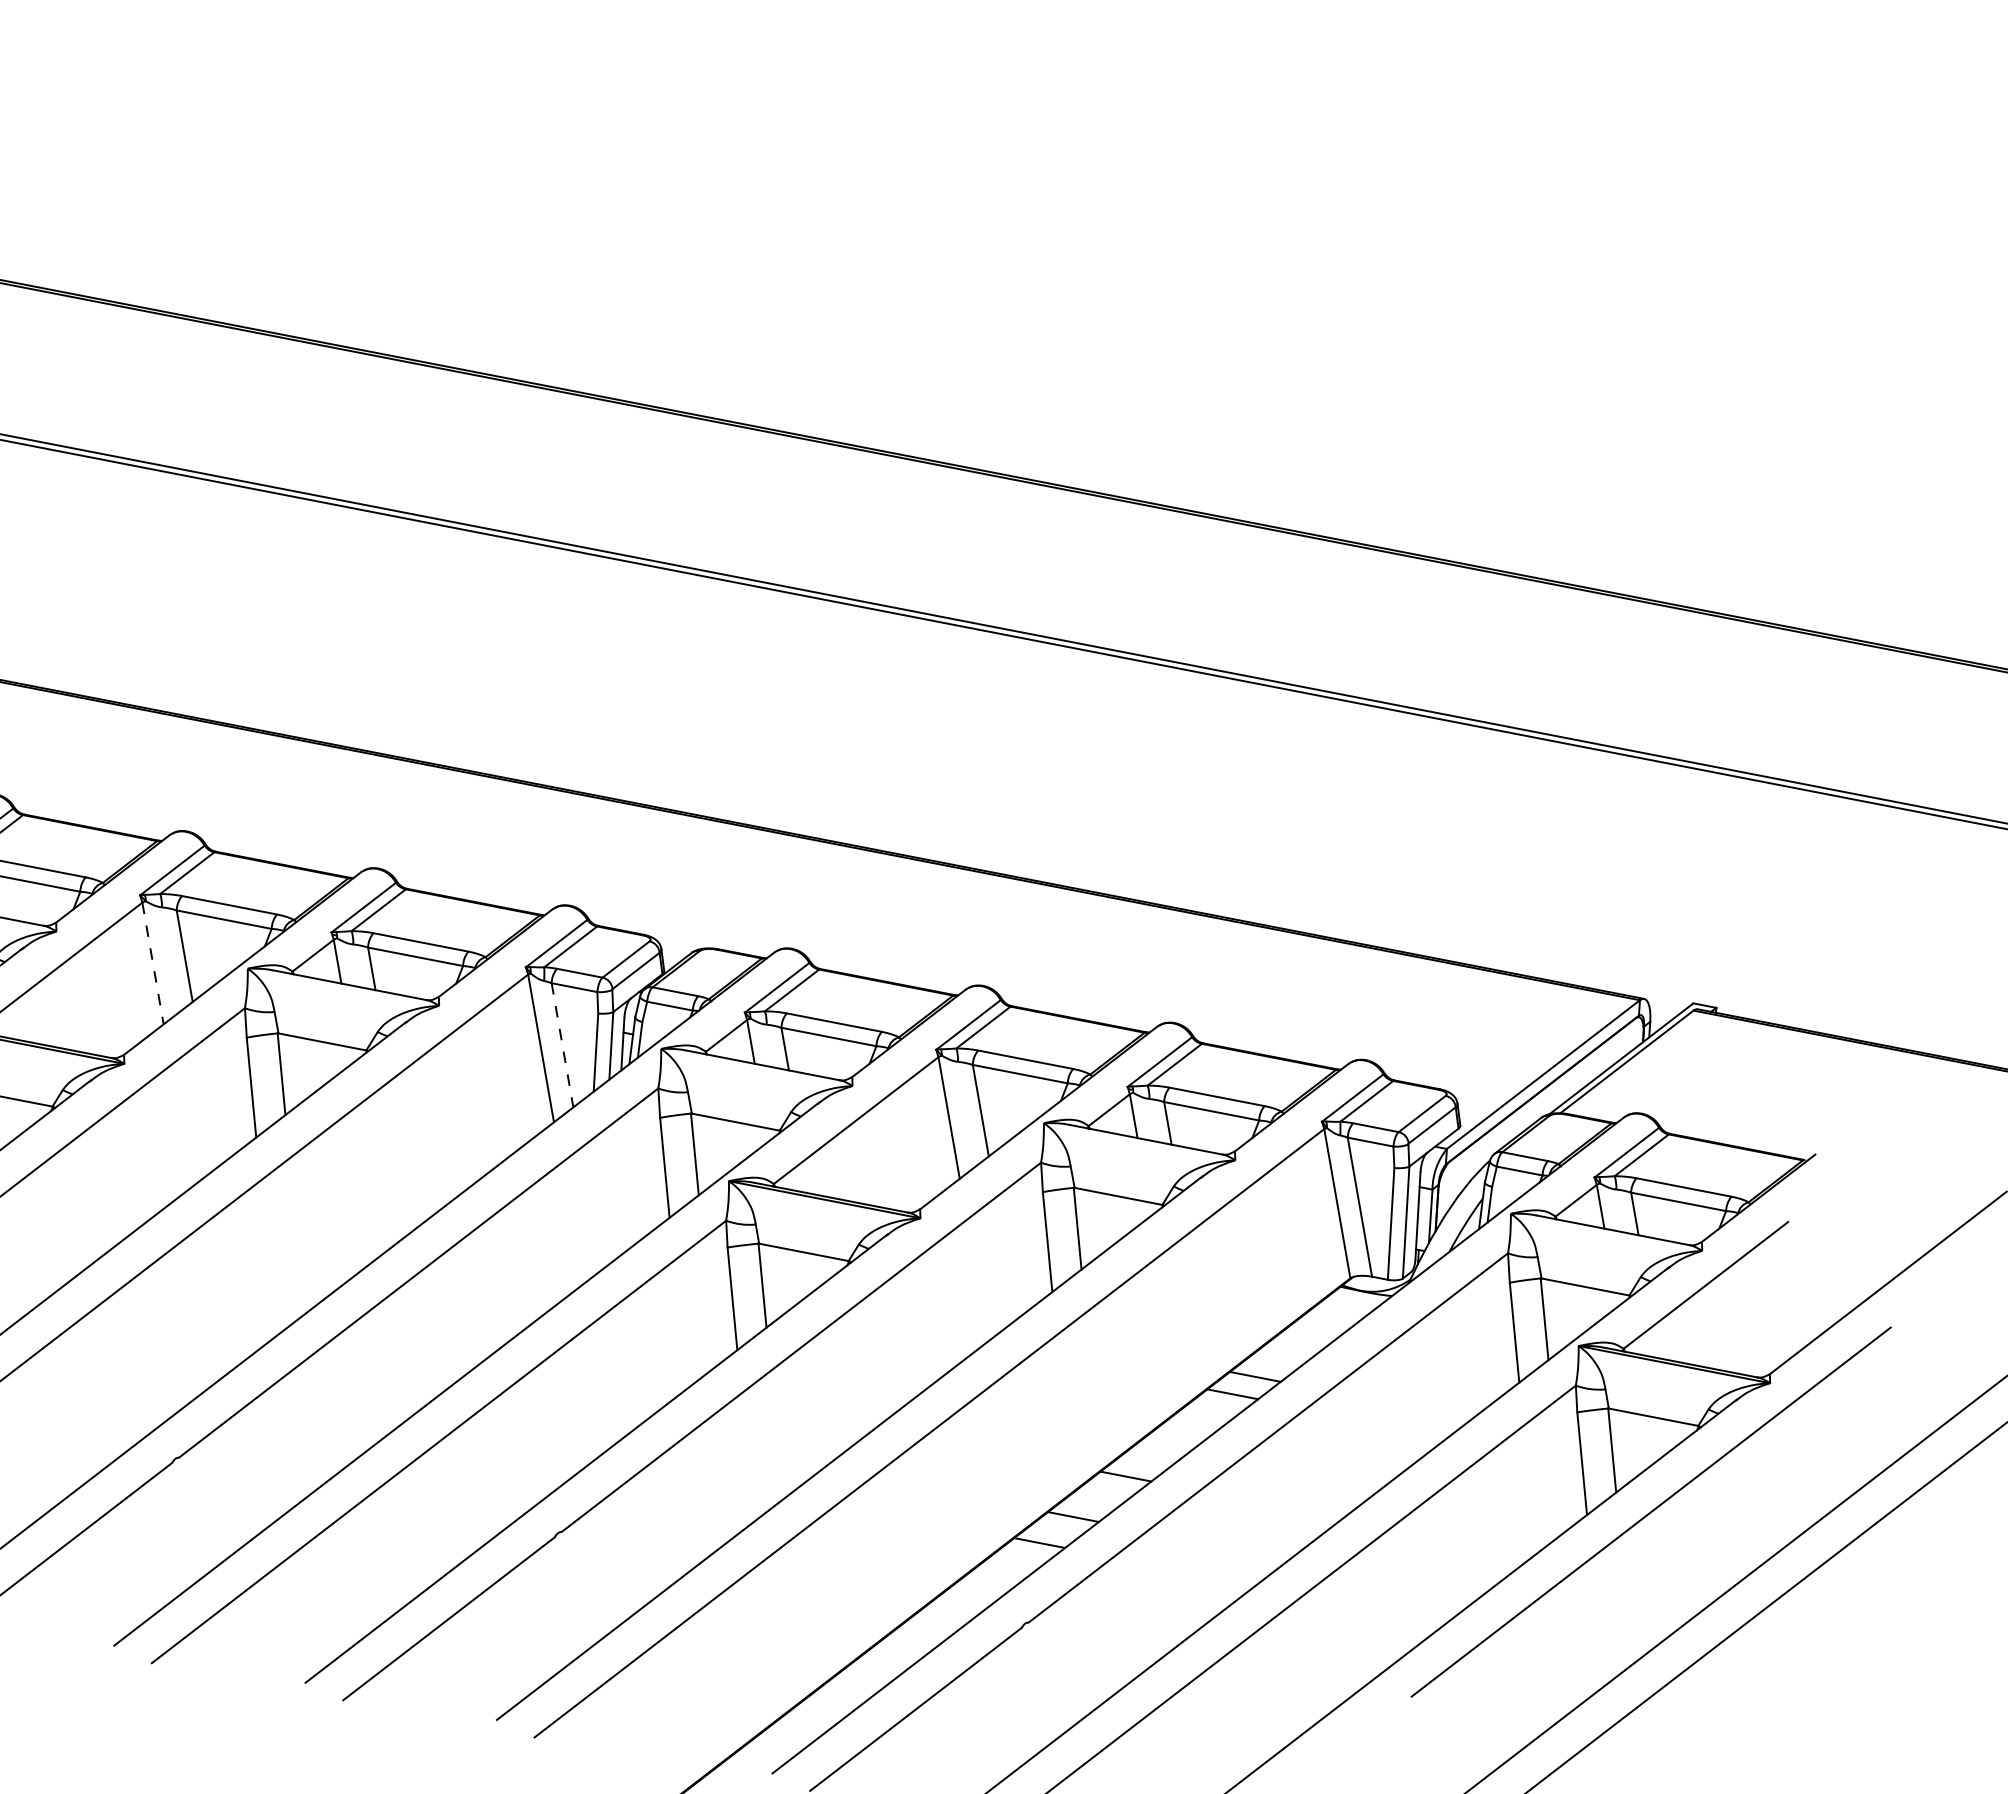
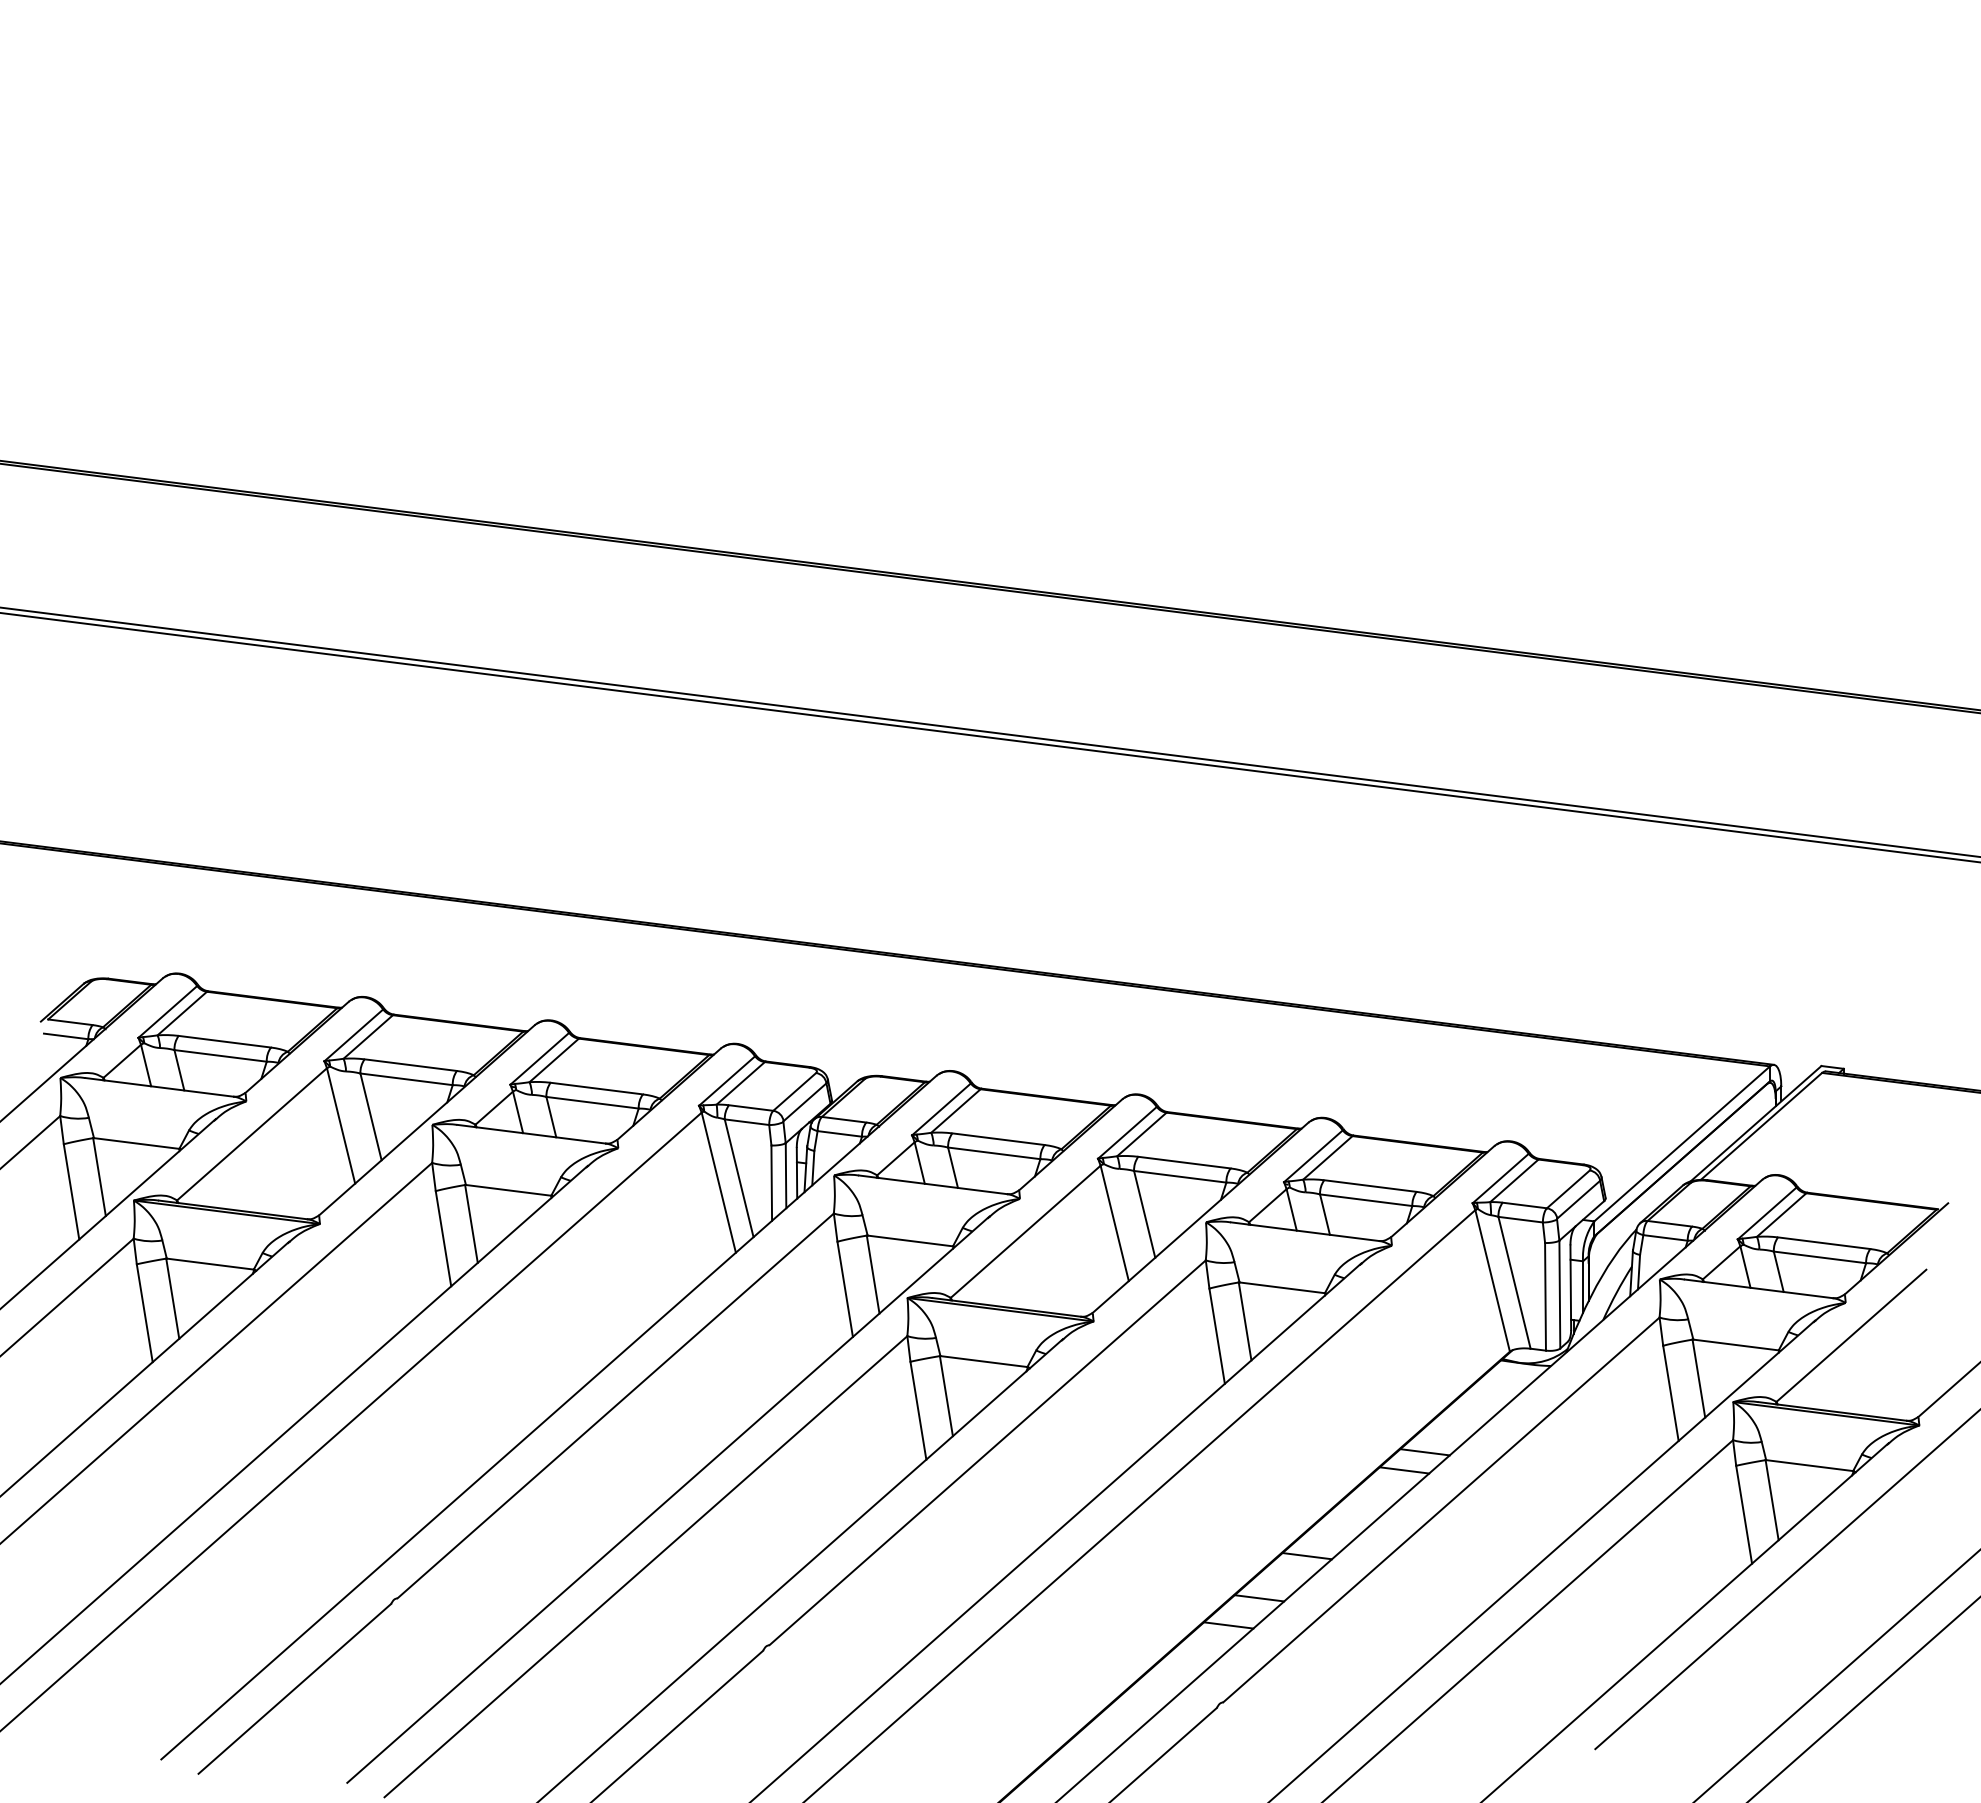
line: (153, 964) -> (341, 1126), dashed -> solid
line: (562, 1045) -> (739, 1178), dashed -> solid

